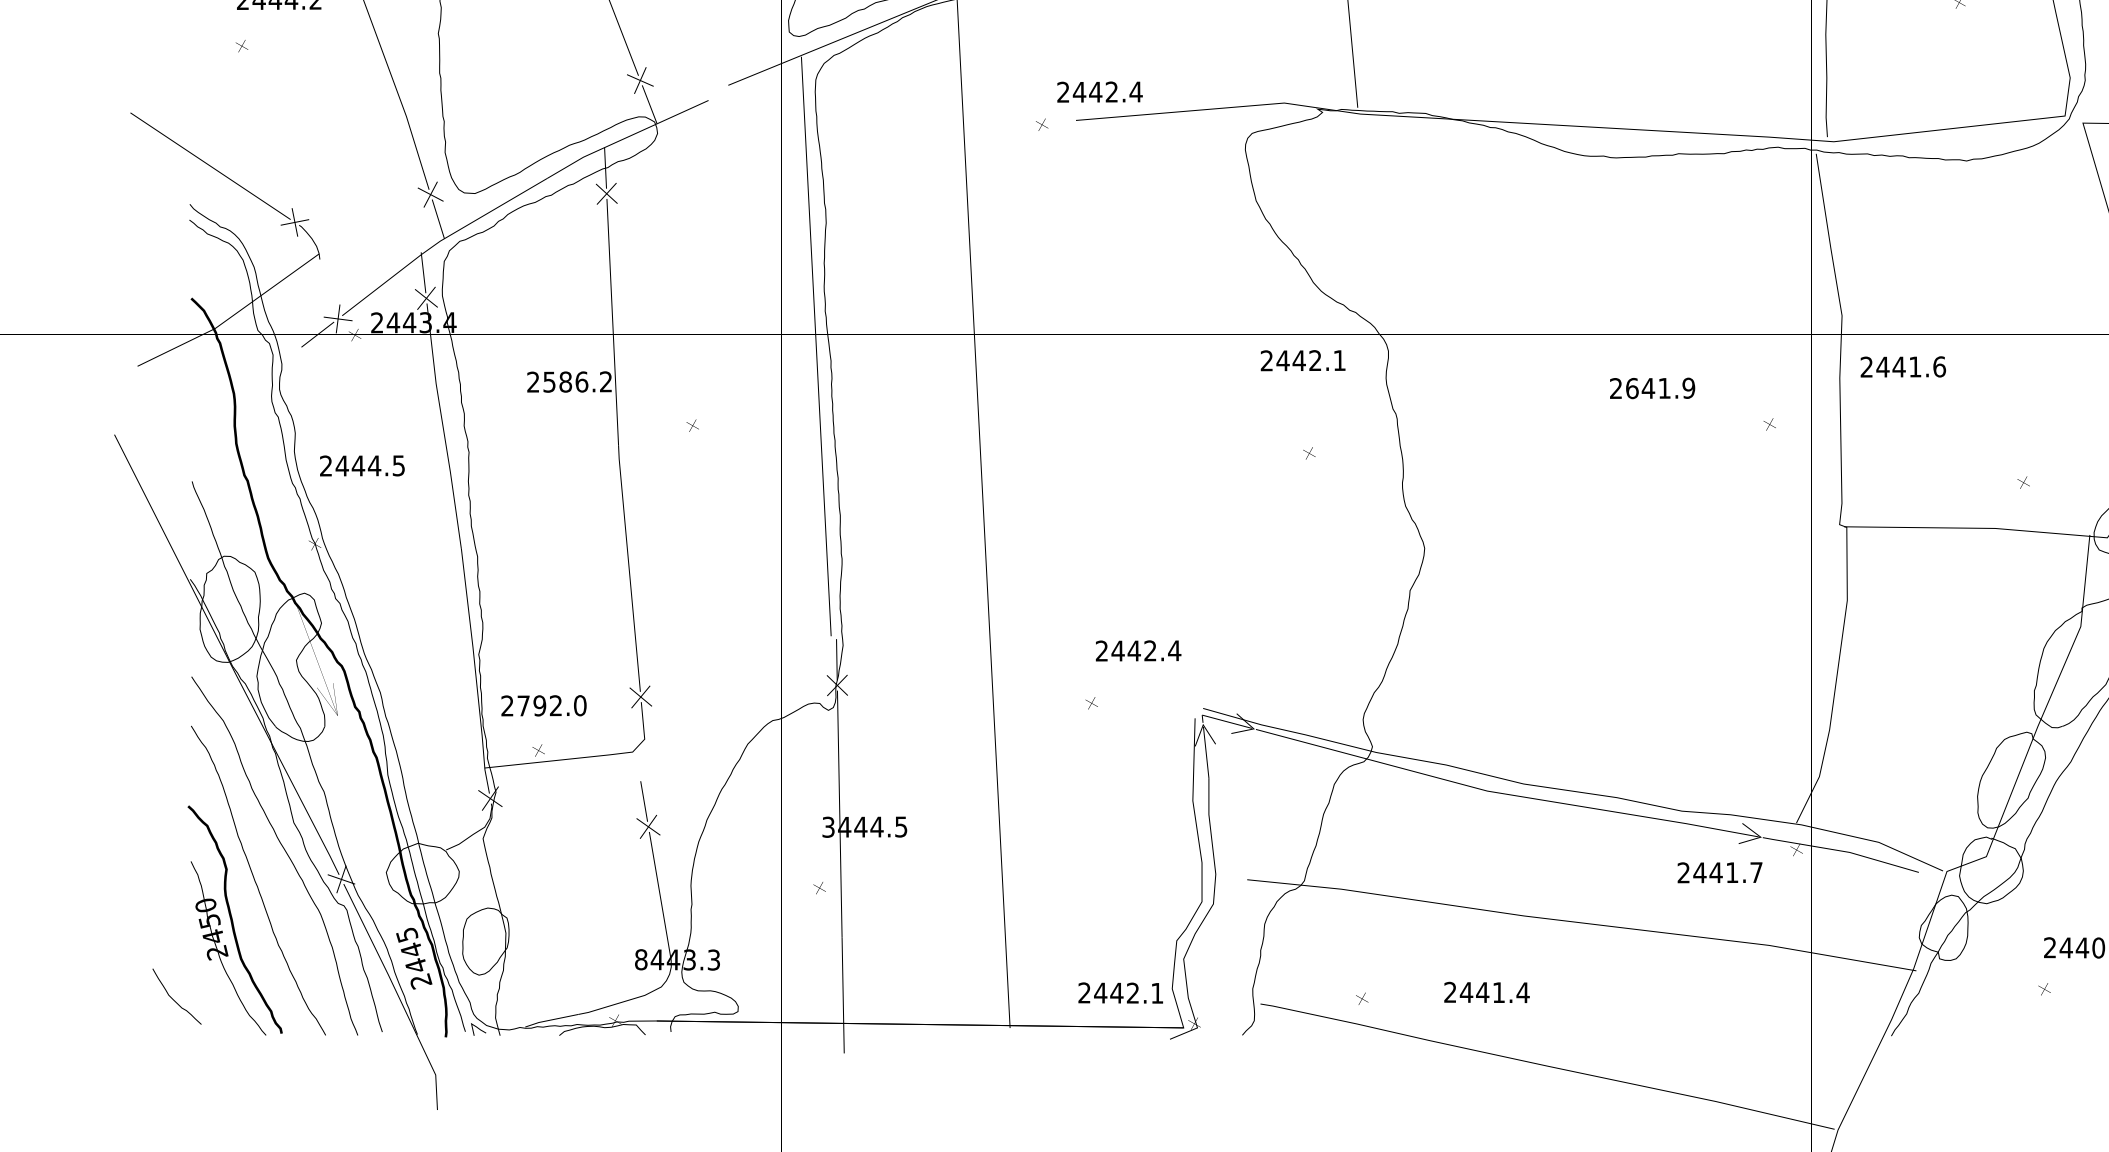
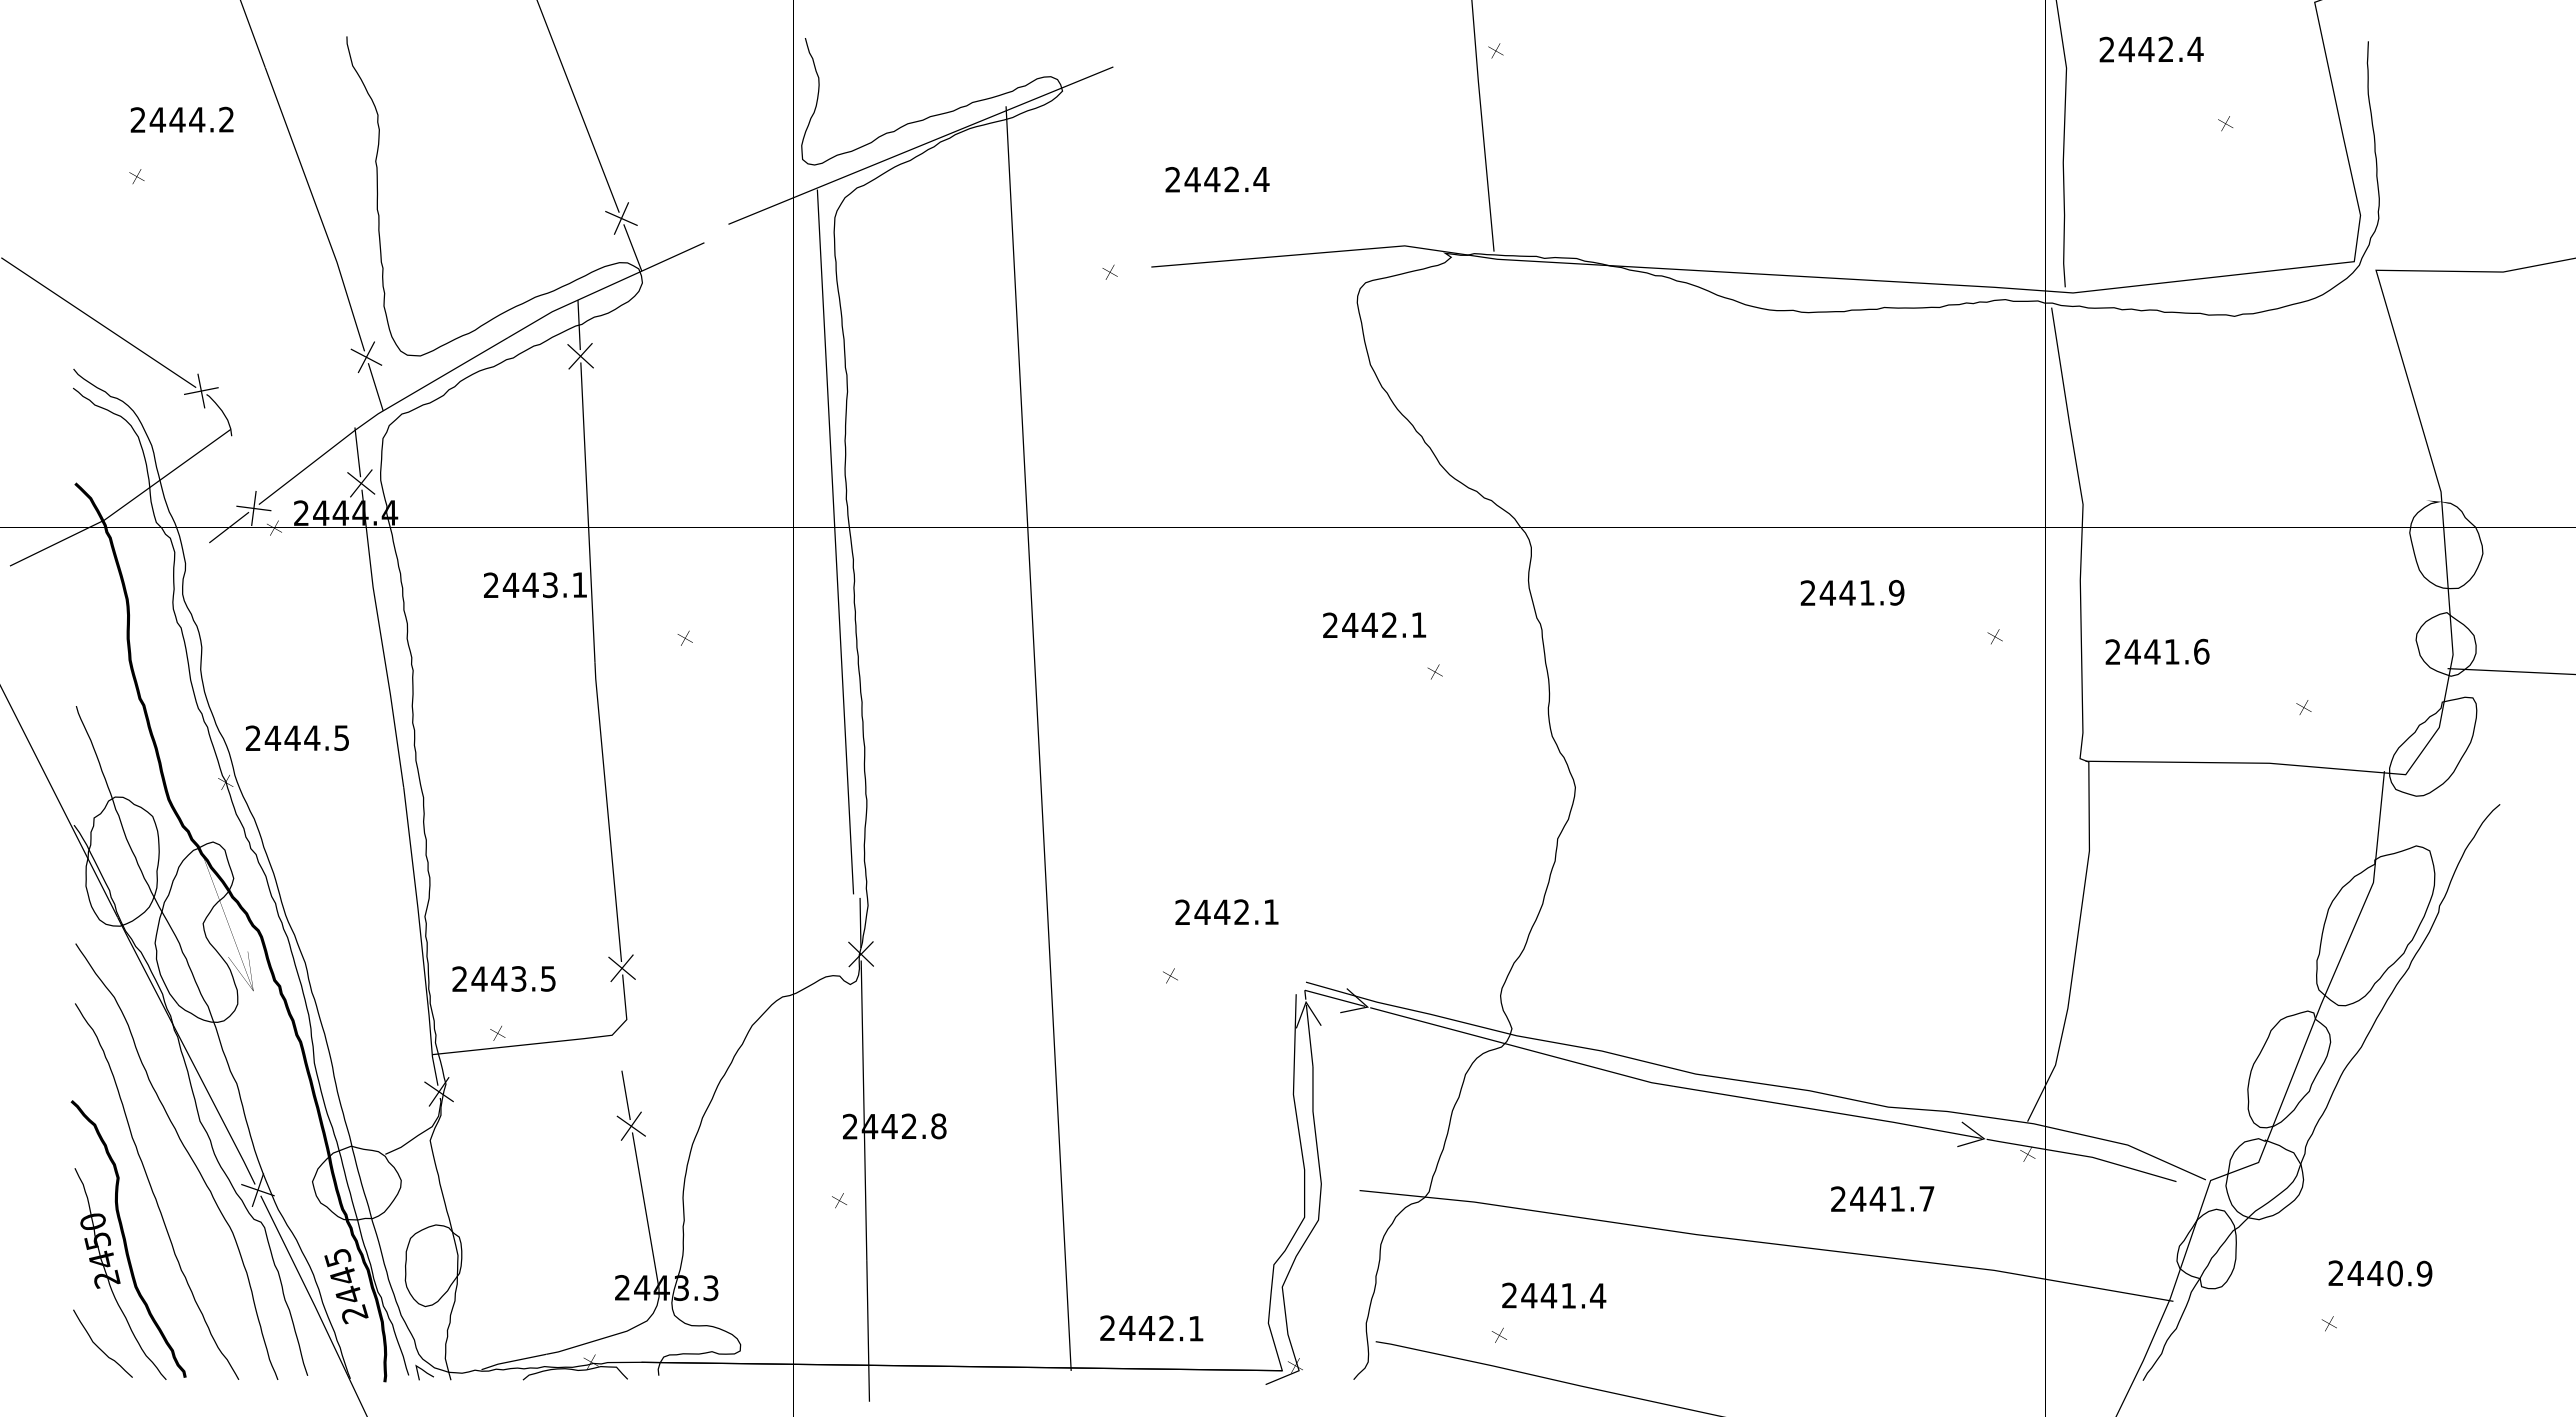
text: (1099, 92) -> (1217, 179), moved
text: (425, 322) -> (360, 512), 2443.4 -> 2444.4
text: (1303, 360) -> (1374, 624), moved
text: (1903, 366) -> (2157, 651), moved
text: (577, 382) -> (544, 585), 2586.2 -> 2443.1
text: (1631, 388) -> (1827, 592), 2641.9 -> 2441.9
text: (362, 465) -> (297, 737), moved
text: (1174, 650) -> (1271, 911), 2442.4 -> 2442.1
text: (551, 705) -> (513, 978), 2792.0 -> 2443.5
text: (864, 827) -> (894, 1126), 3444.5 -> 2442.8
text: (1719, 872) -> (1882, 1198), moved
text: (641, 959) -> (622, 1287), 8443.3 -> 2443.3
text: (1487, 992) -> (1554, 1295), moved
text: (1120, 993) -> (1151, 1328), moved
curve: (173, 998) -> (98, 1346), moved

